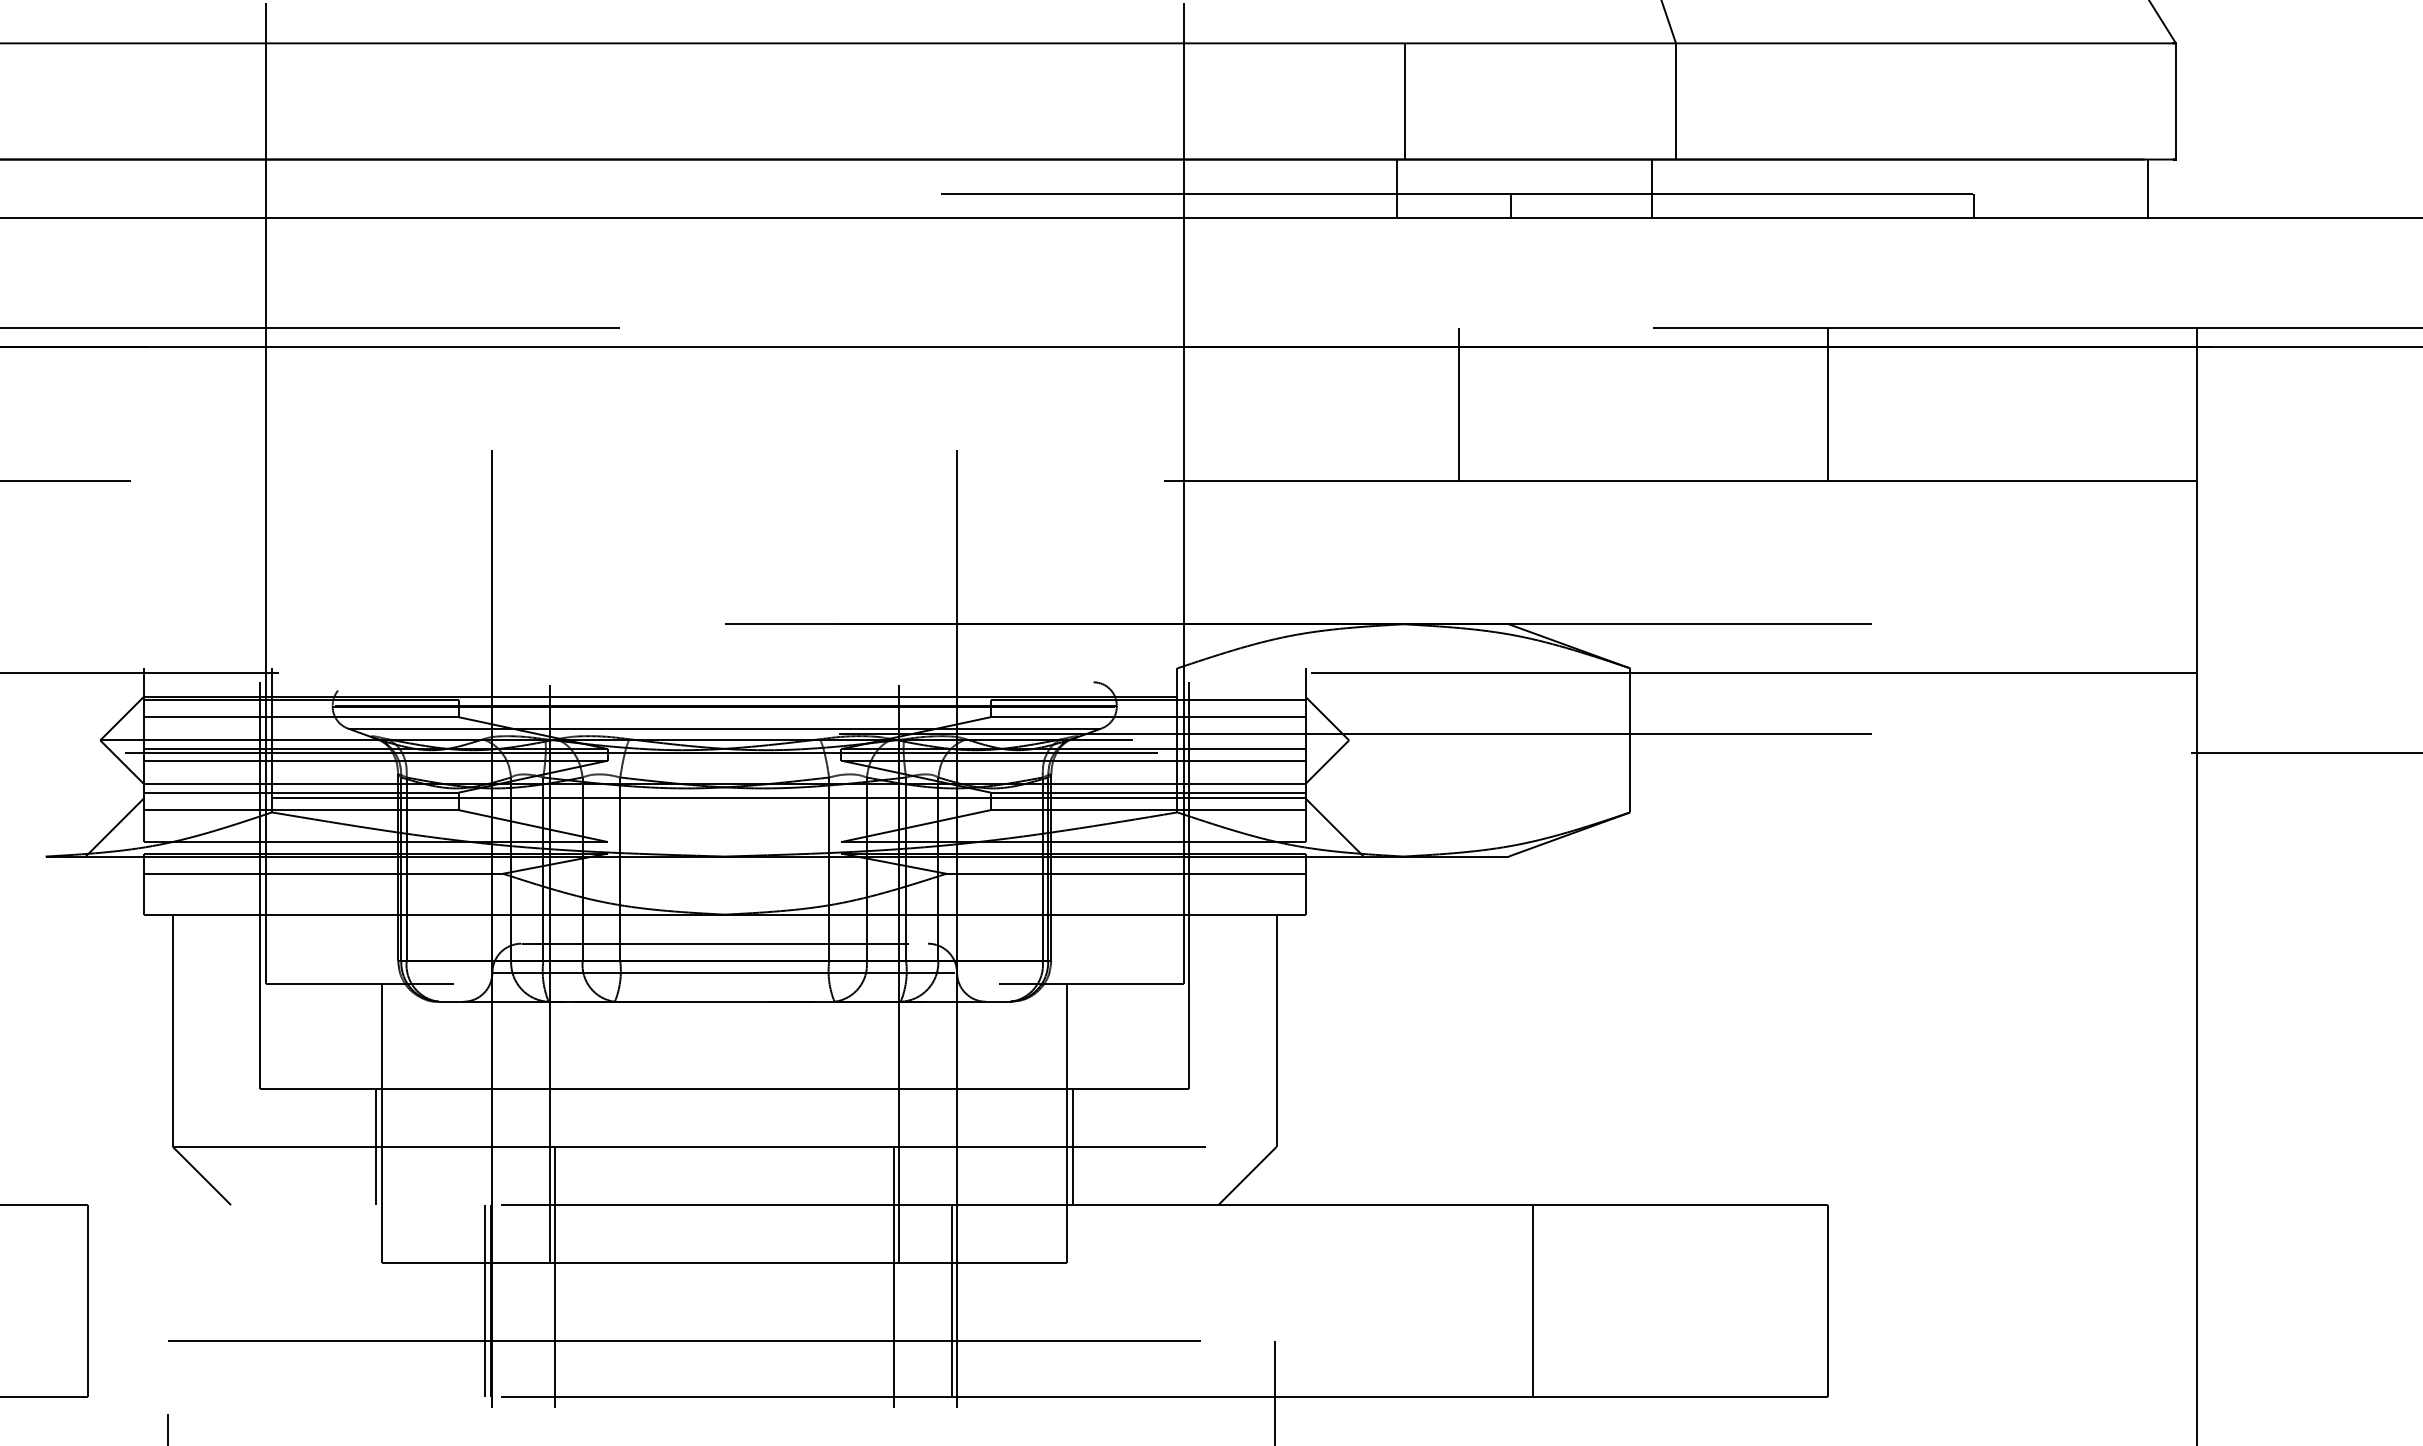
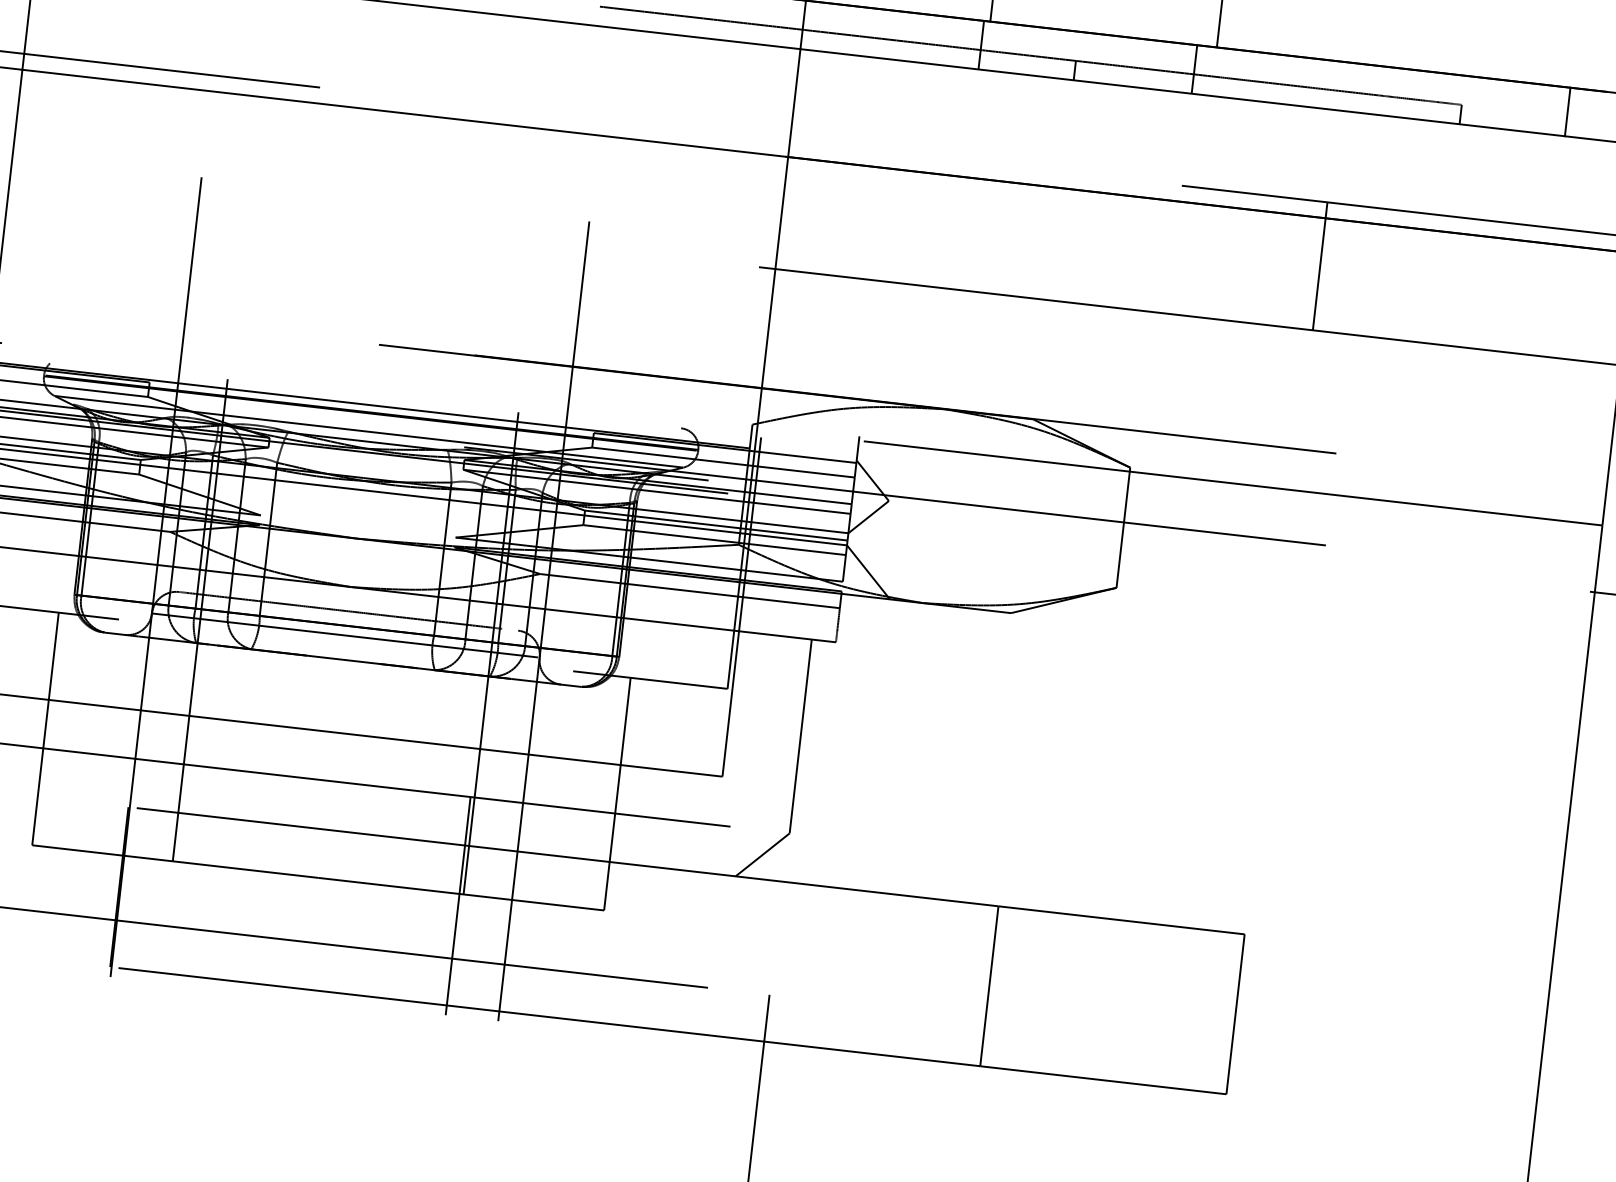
line: (2147, 188) -> (1567, 111), moved
line: (1458, 404) -> (1012, 231), removed
line: (376, 1146) -> (38, 747), removed
line: (1073, 1146) -> (620, 813), removed
line: (555, 1277) -> (175, 873), removed
line: (485, 1300) -> (115, 886), removed
line: (951, 1300) -> (503, 930), removed

